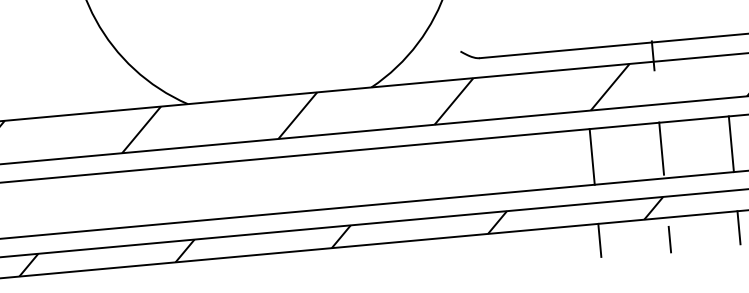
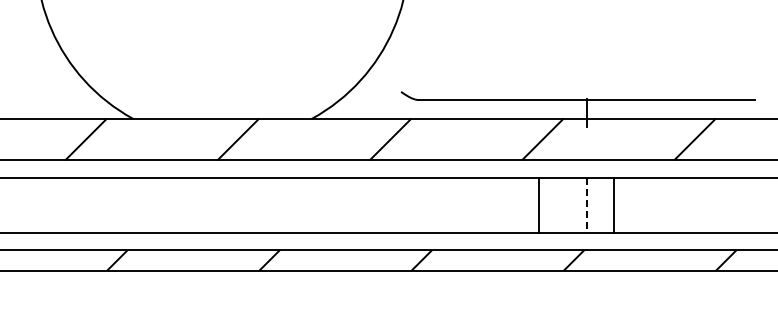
line: (731, 144) -> (613, 205), moved
line: (661, 147) -> (586, 202), solid -> dashed
line: (592, 157) -> (539, 205), moved
line: (738, 227) -> (654, 286), removed
line: (669, 239) -> (586, 291), removed
line: (600, 240) -> (519, 286), removed

